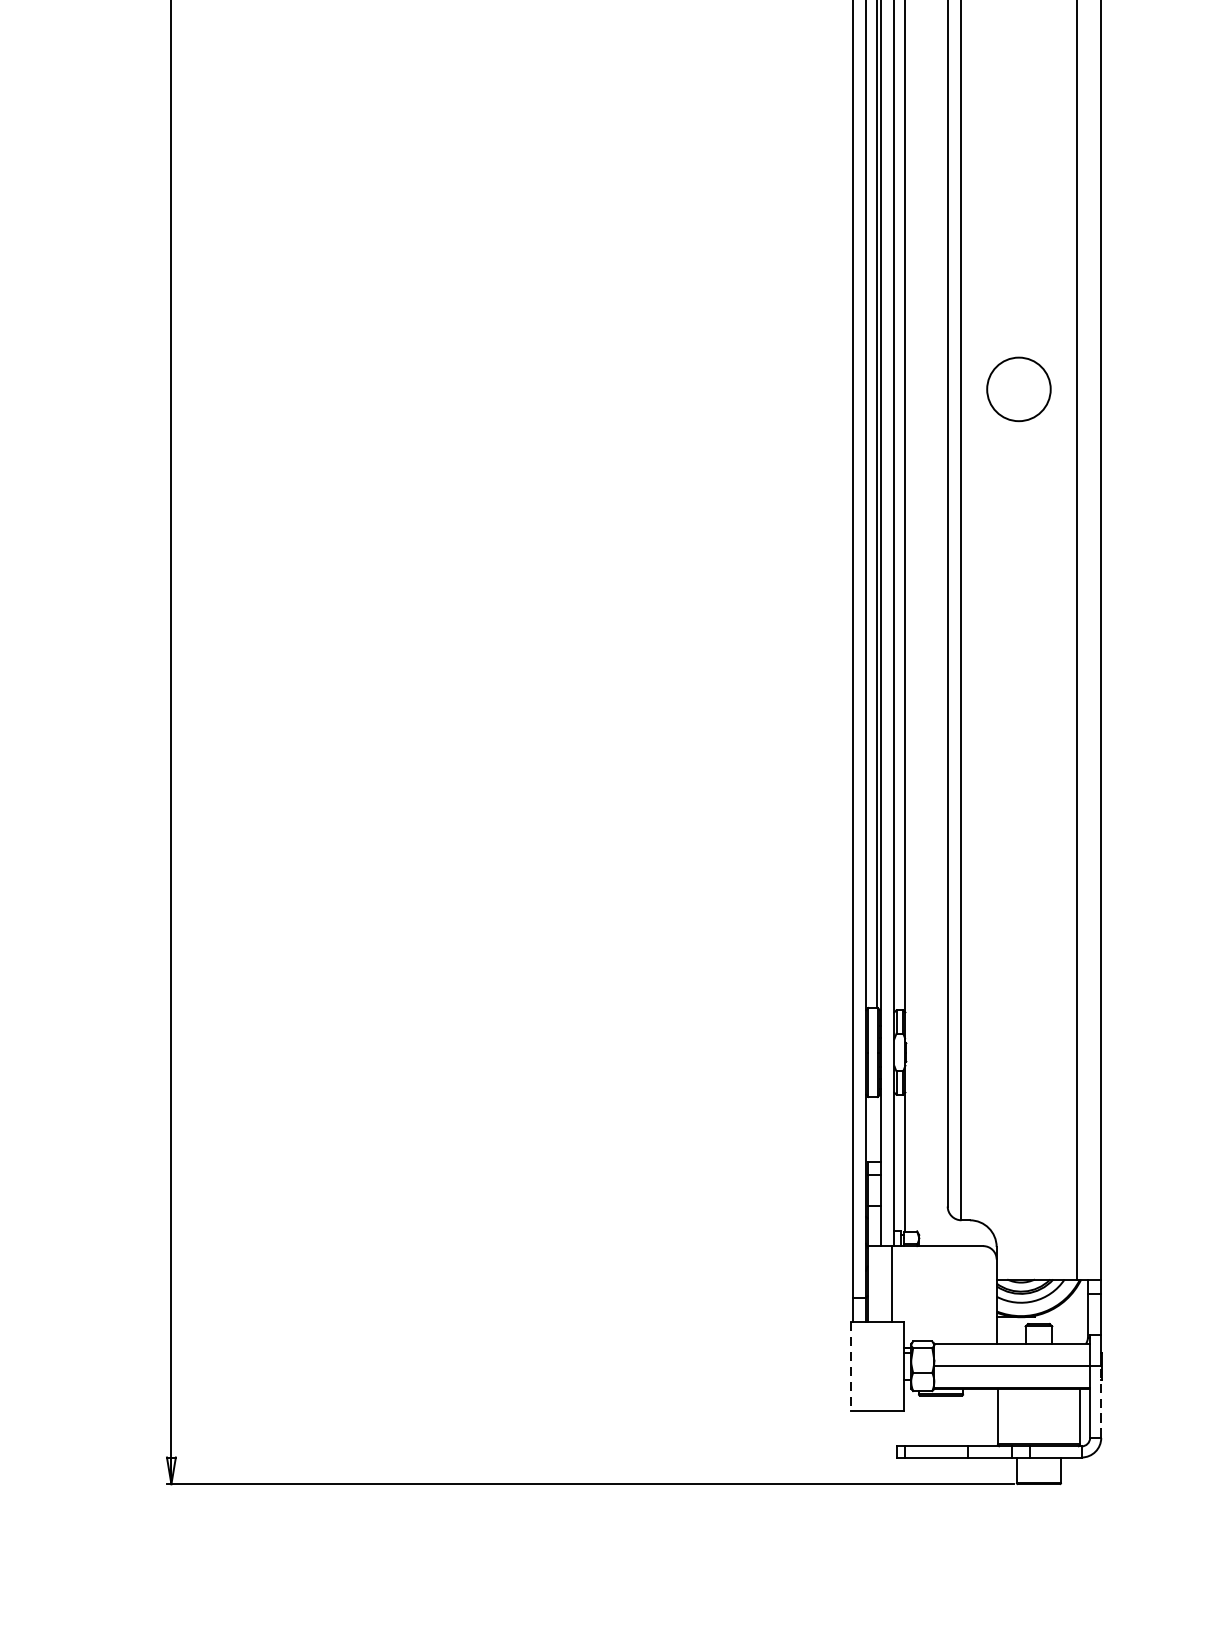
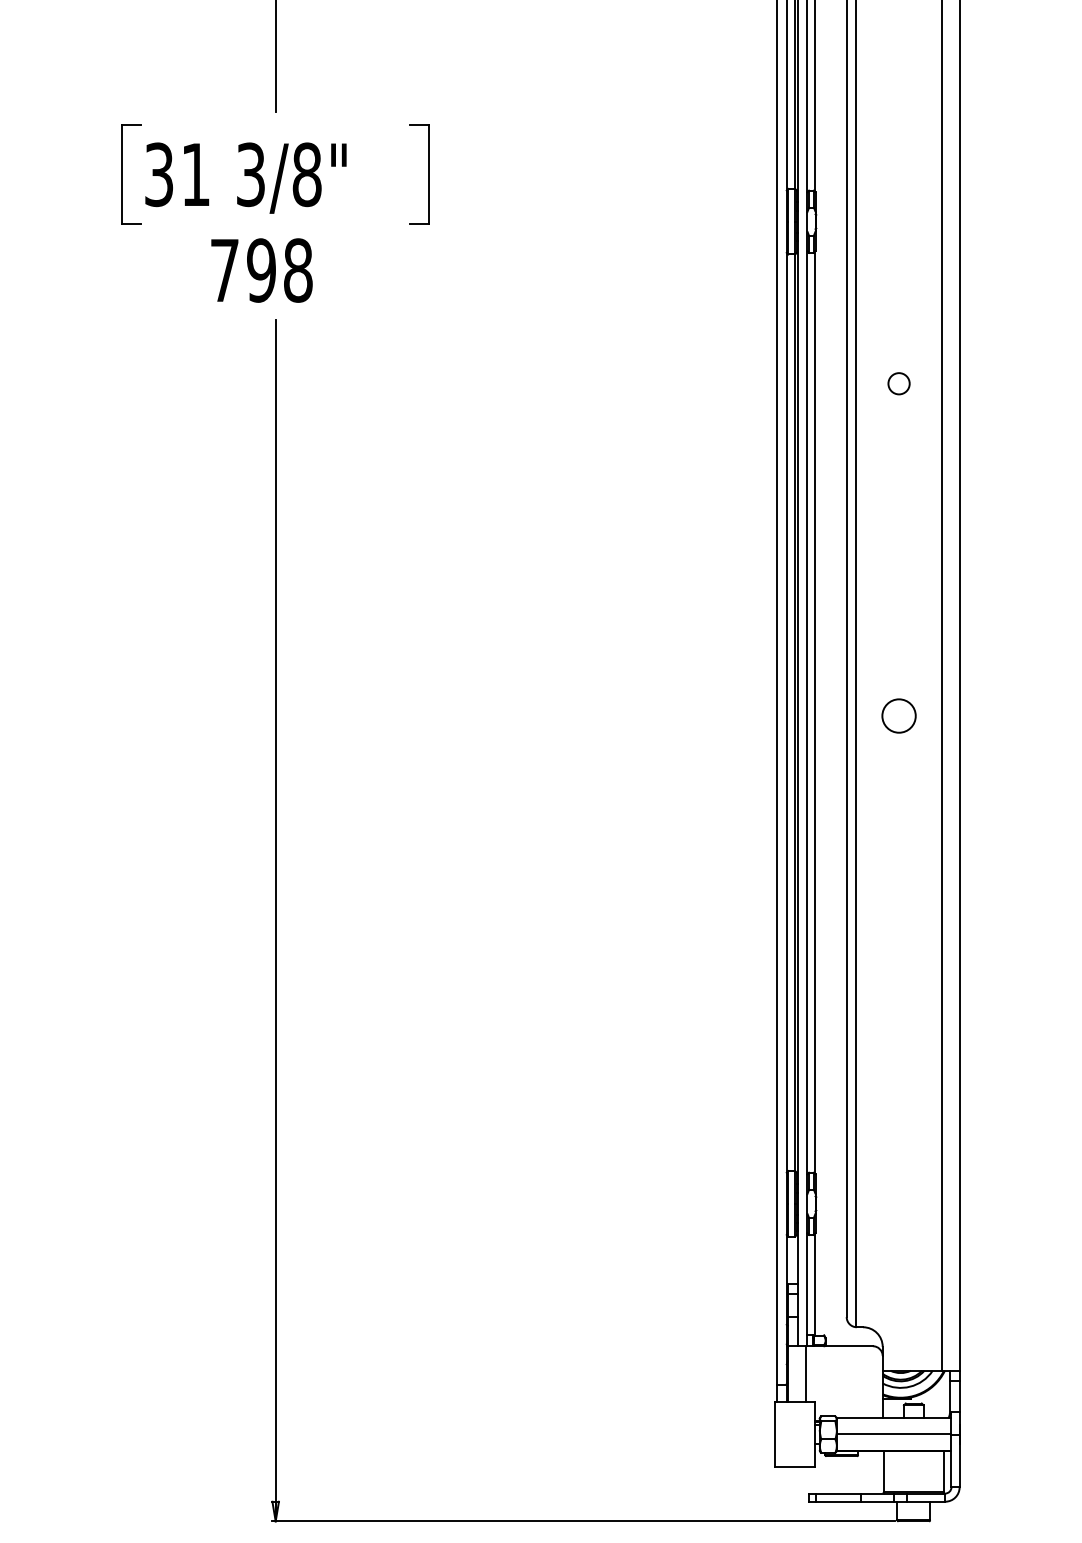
circle: (1018, 388) -> (898, 715), size x0.71
line: (850, 1366) -> (775, 1434), dashed -> solid
line: (1101, 1401) -> (959, 1460), dashed -> solid

